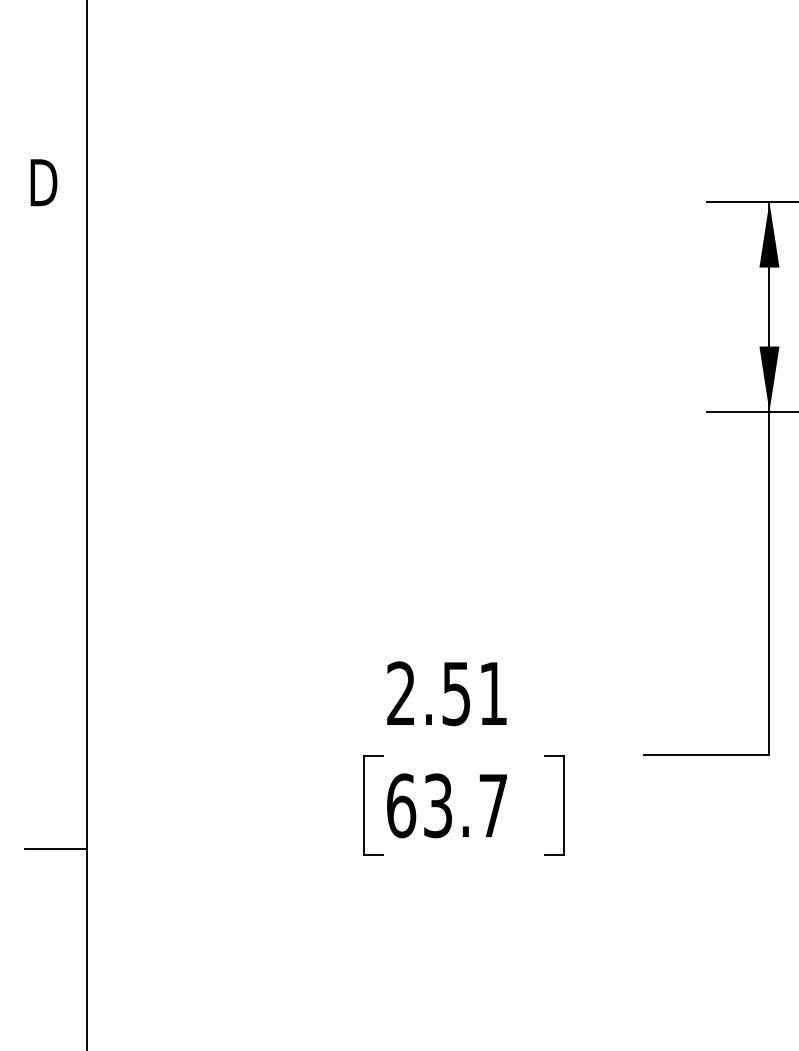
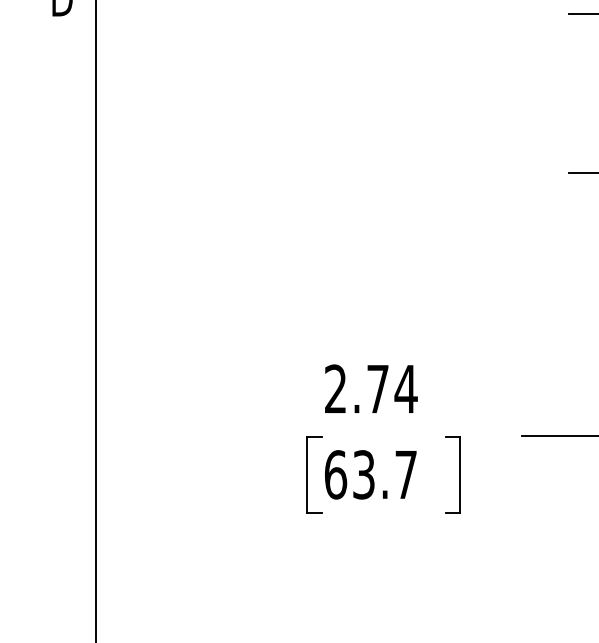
text: (475, 694) -> (392, 389), 2.51 -> 2.74
line: (55, 849) -> (71, 508), removed

